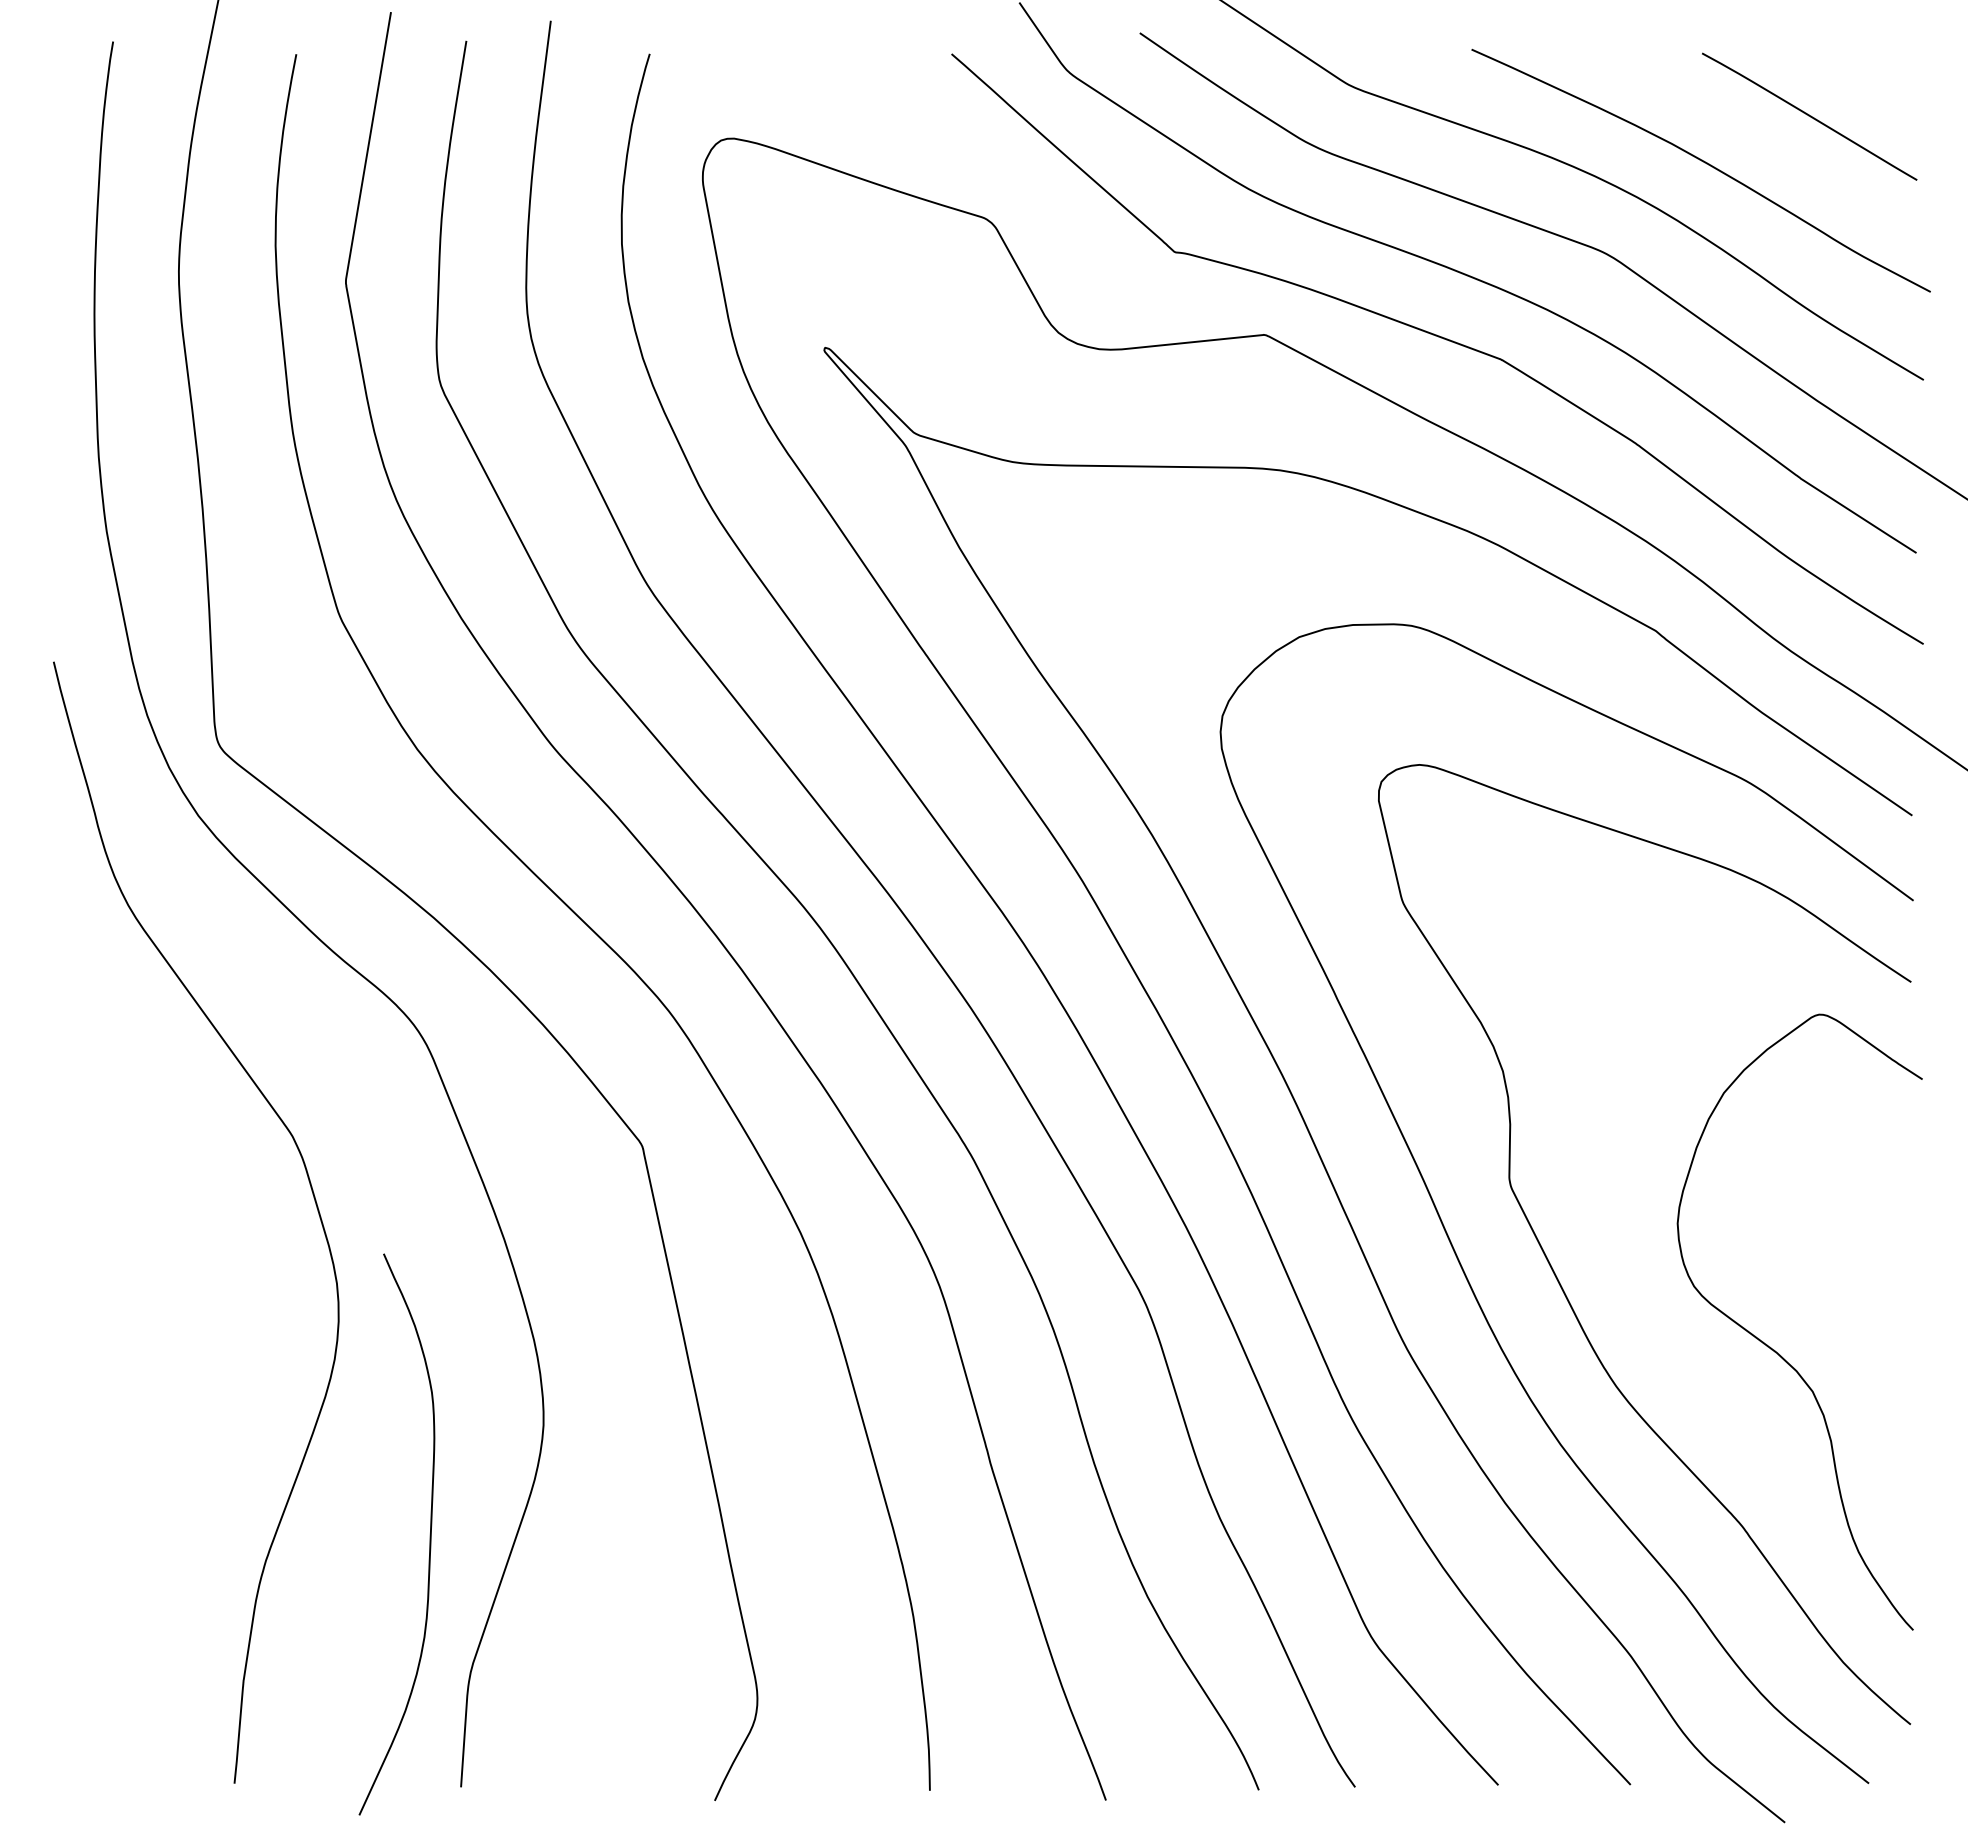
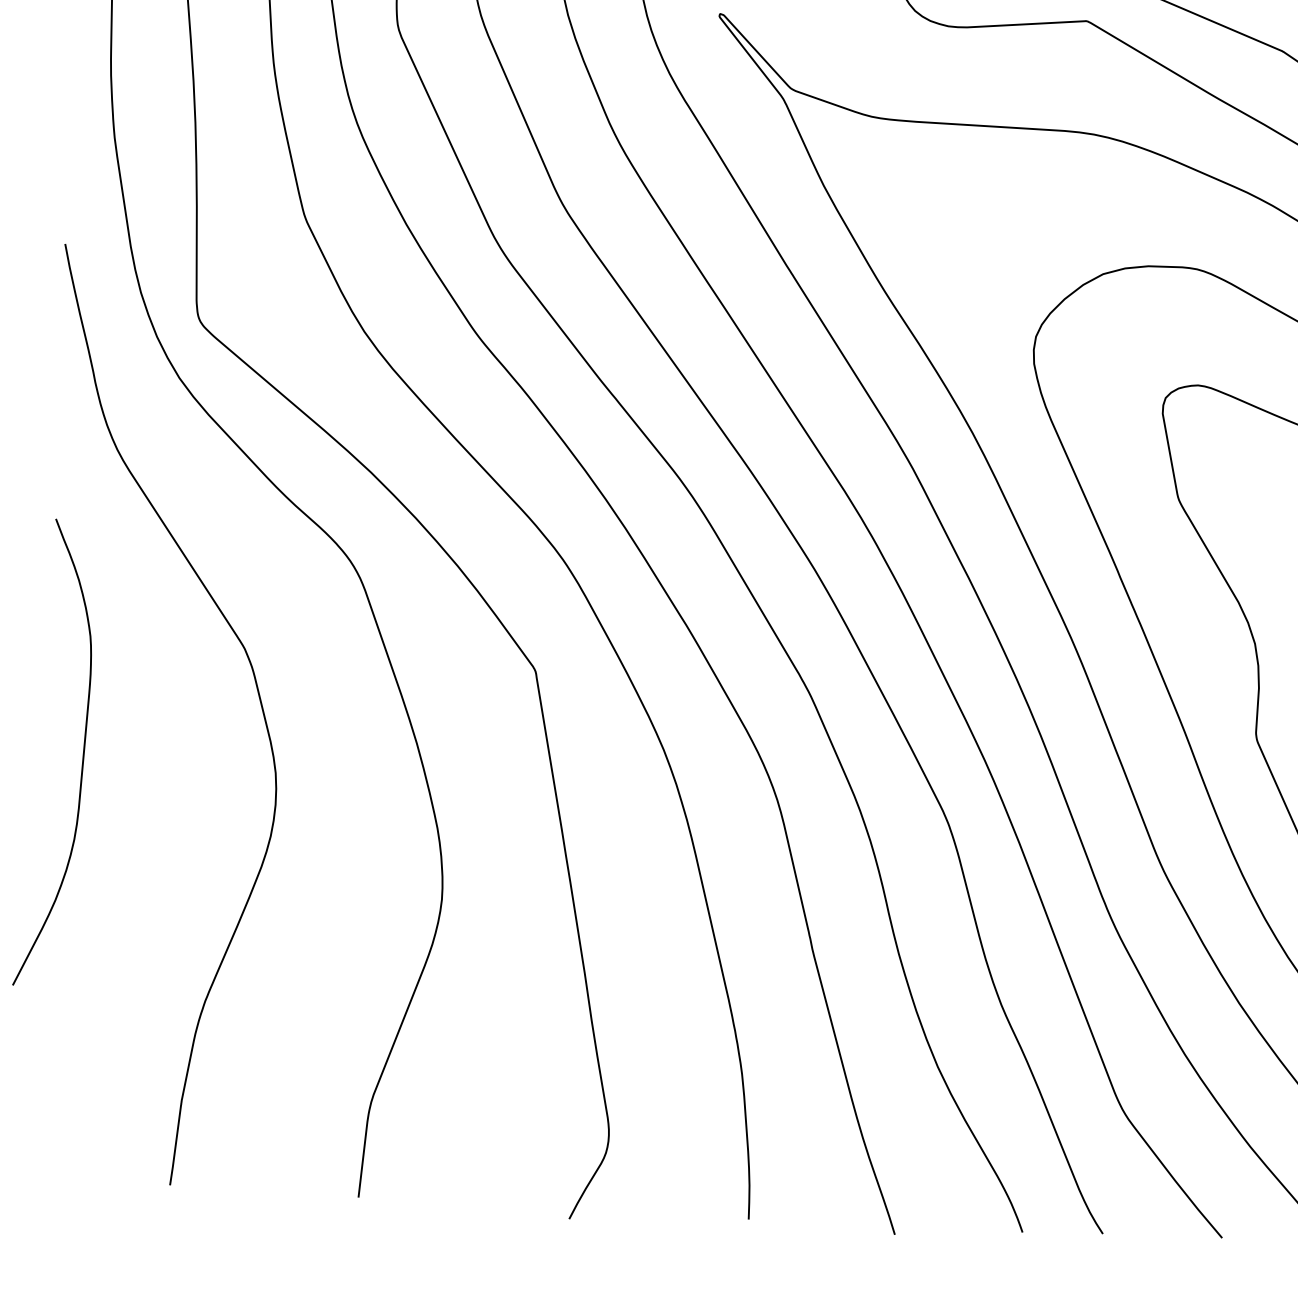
curve: (429, 1534) -> (82, 754), moved

